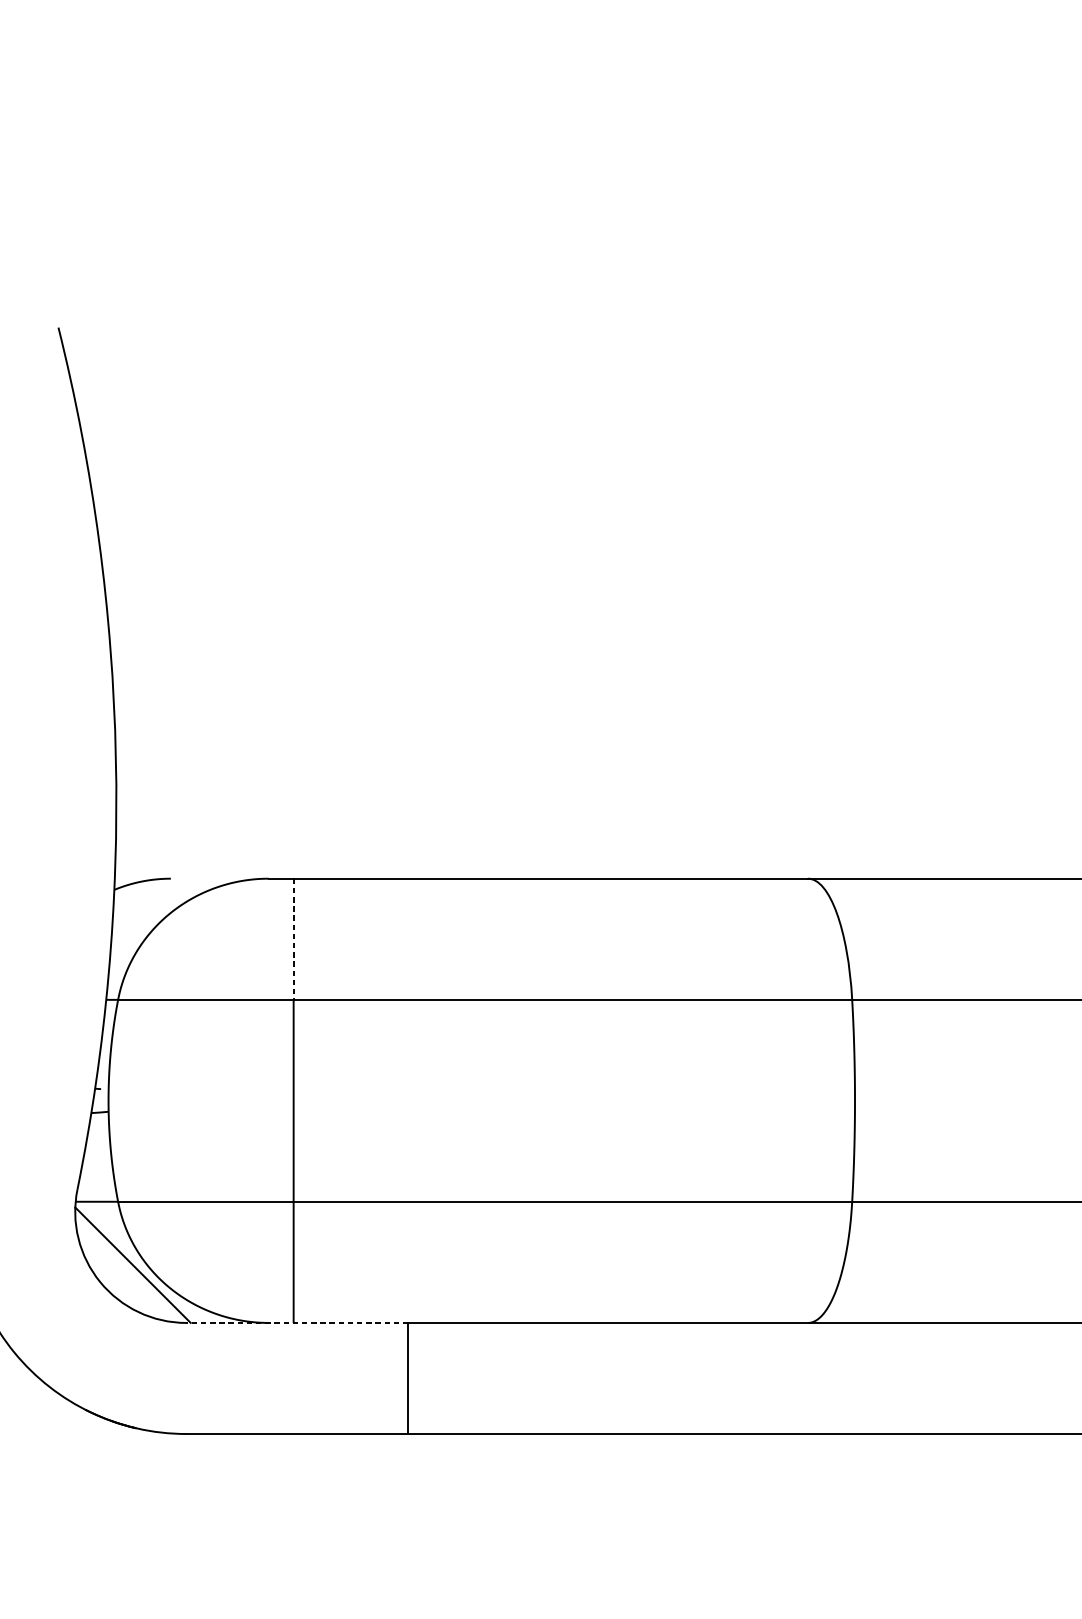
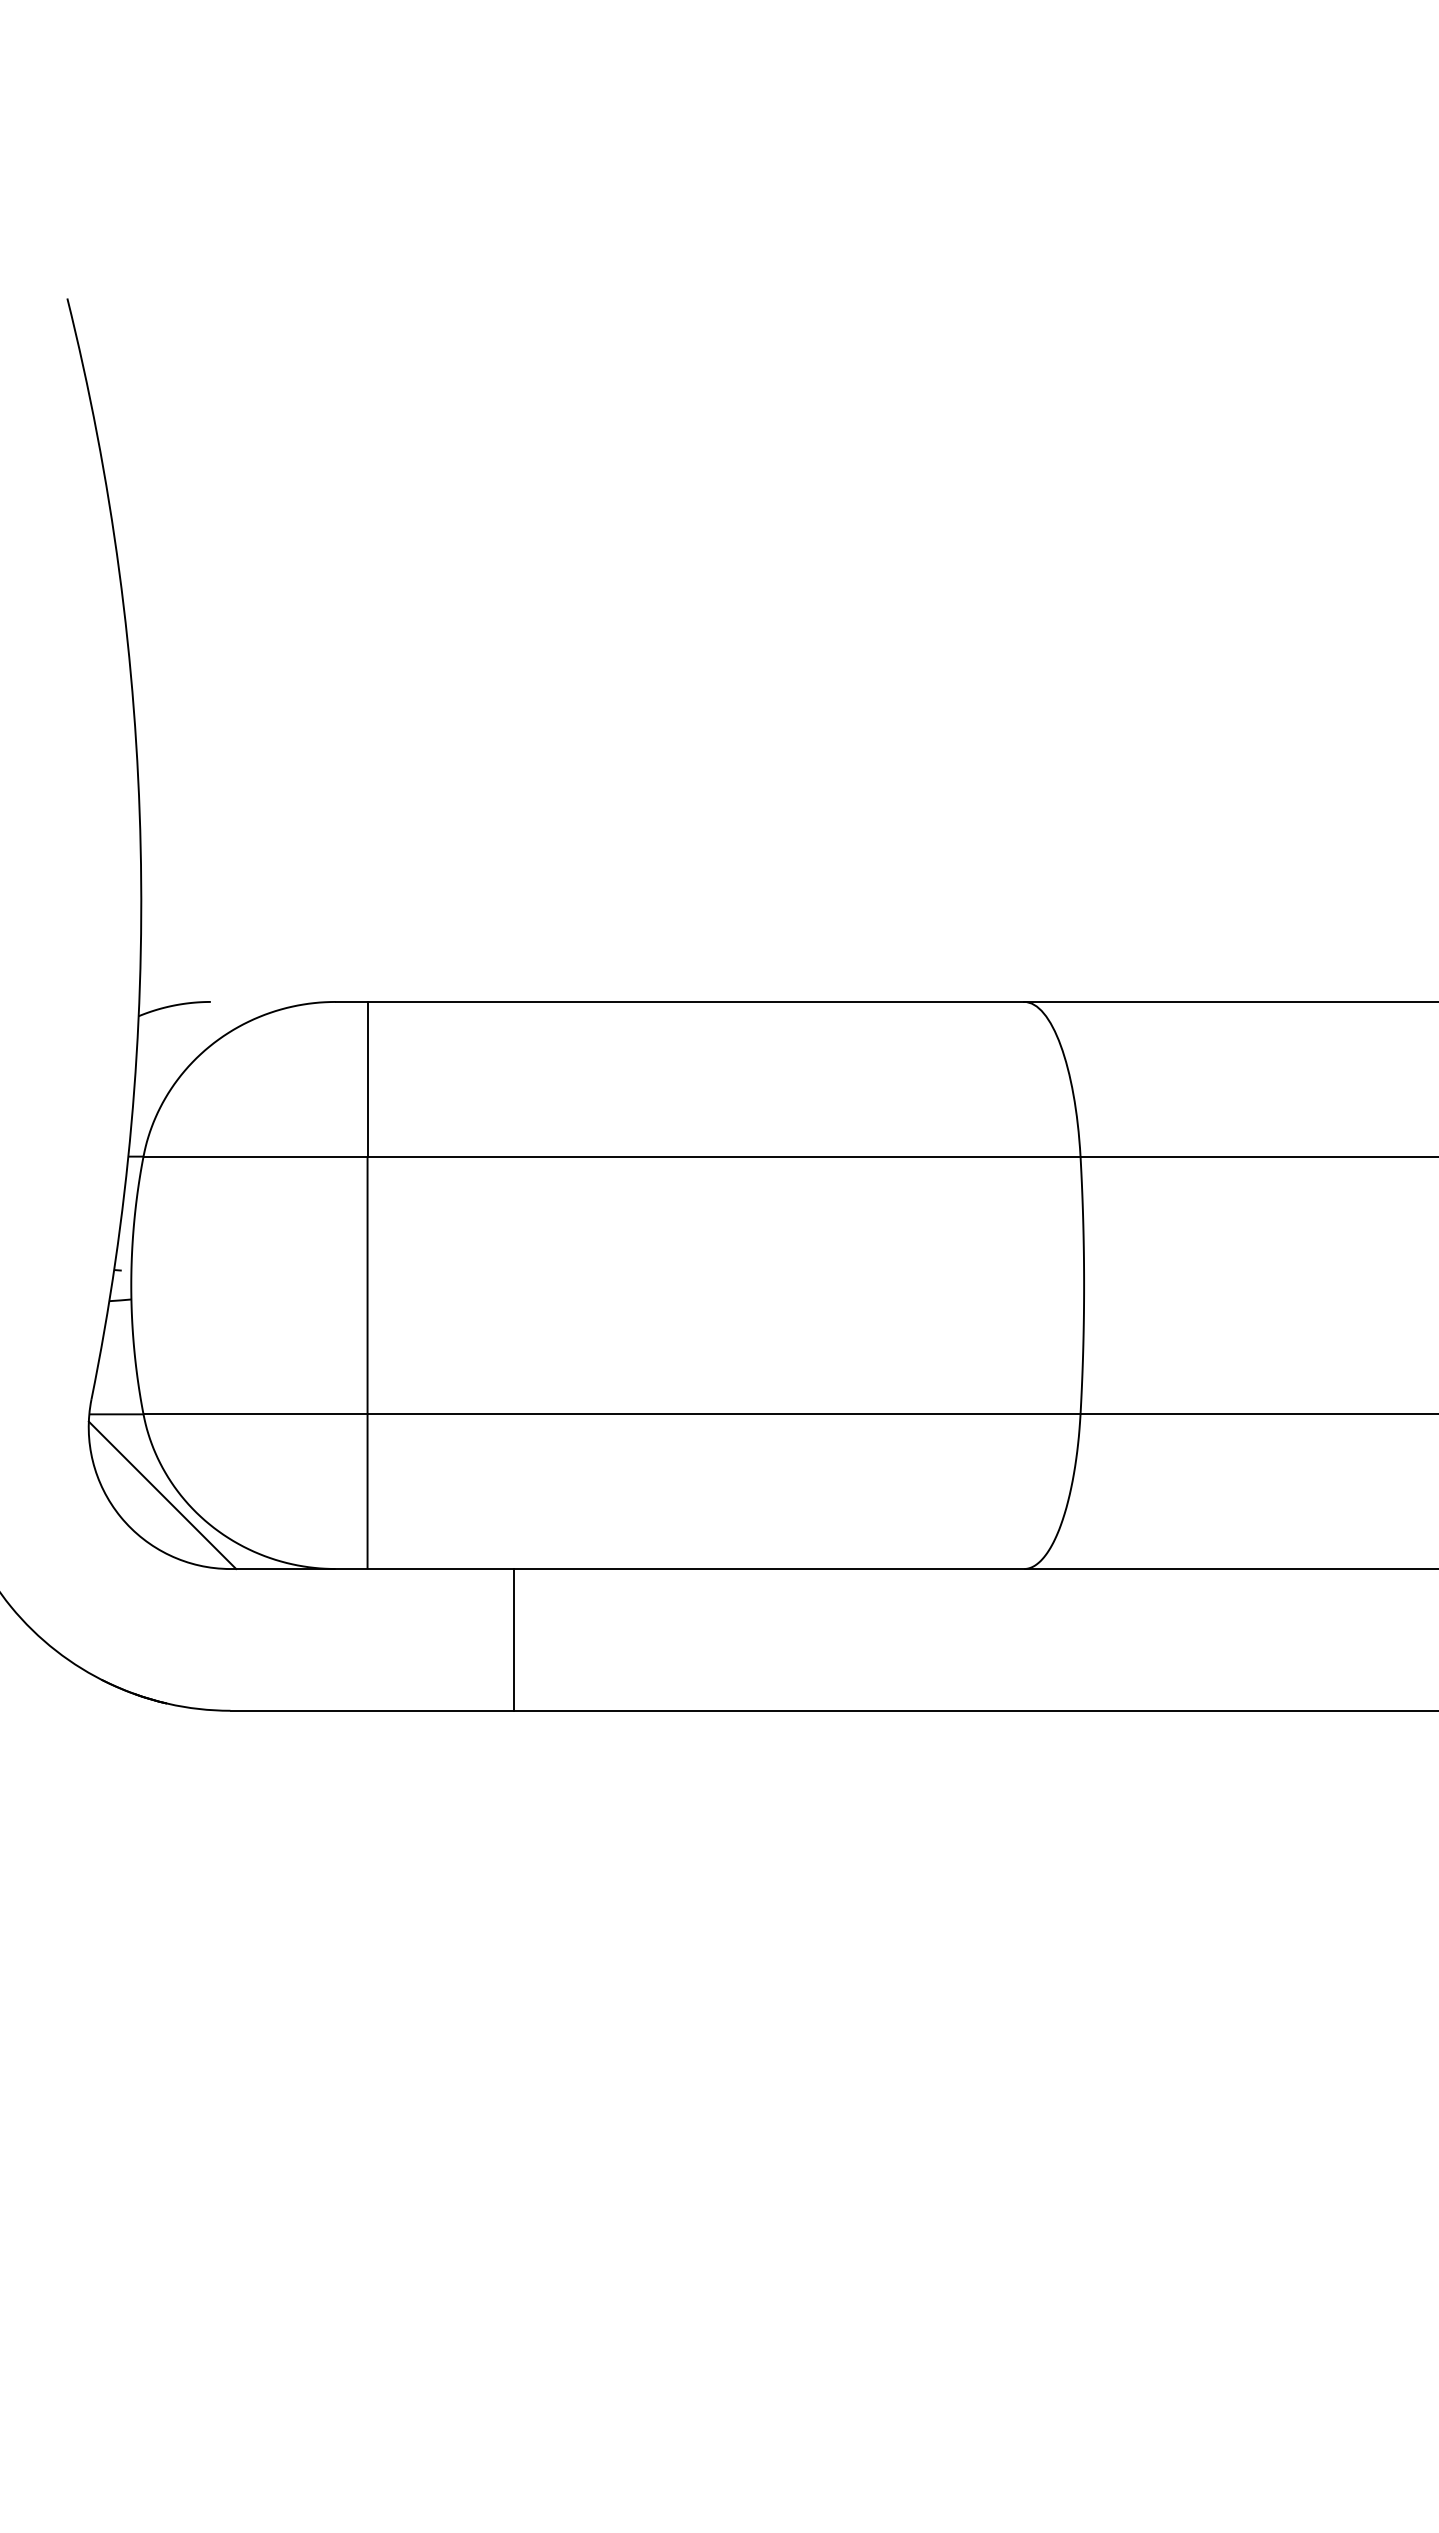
line: (293, 939) -> (367, 1079), dashed -> solid
line: (297, 1323) -> (372, 1569), dashed -> solid

